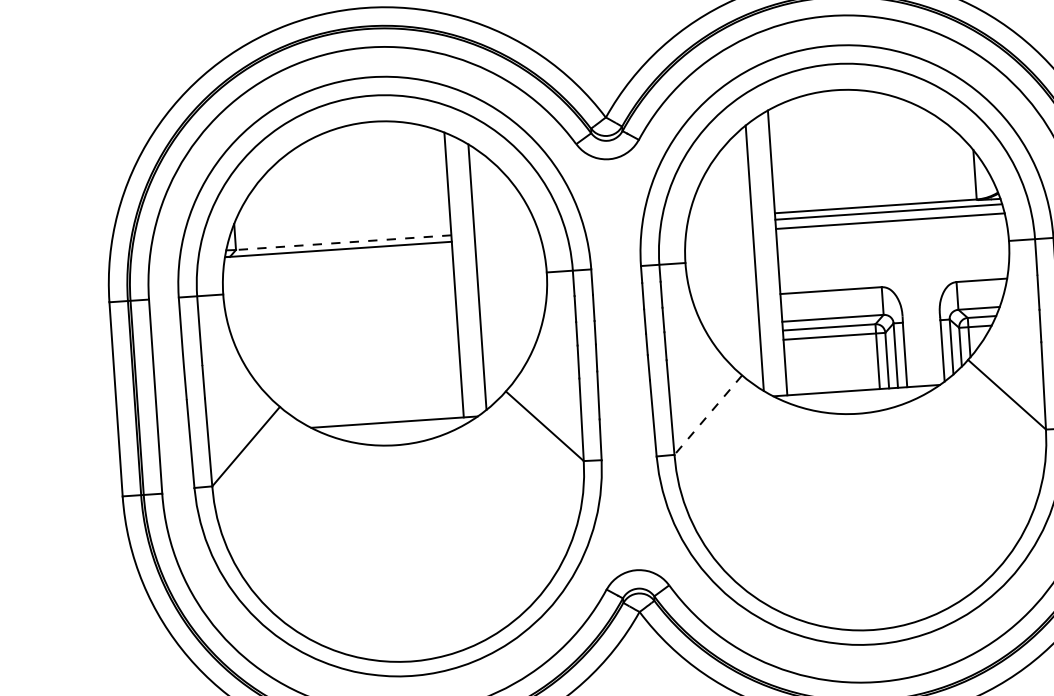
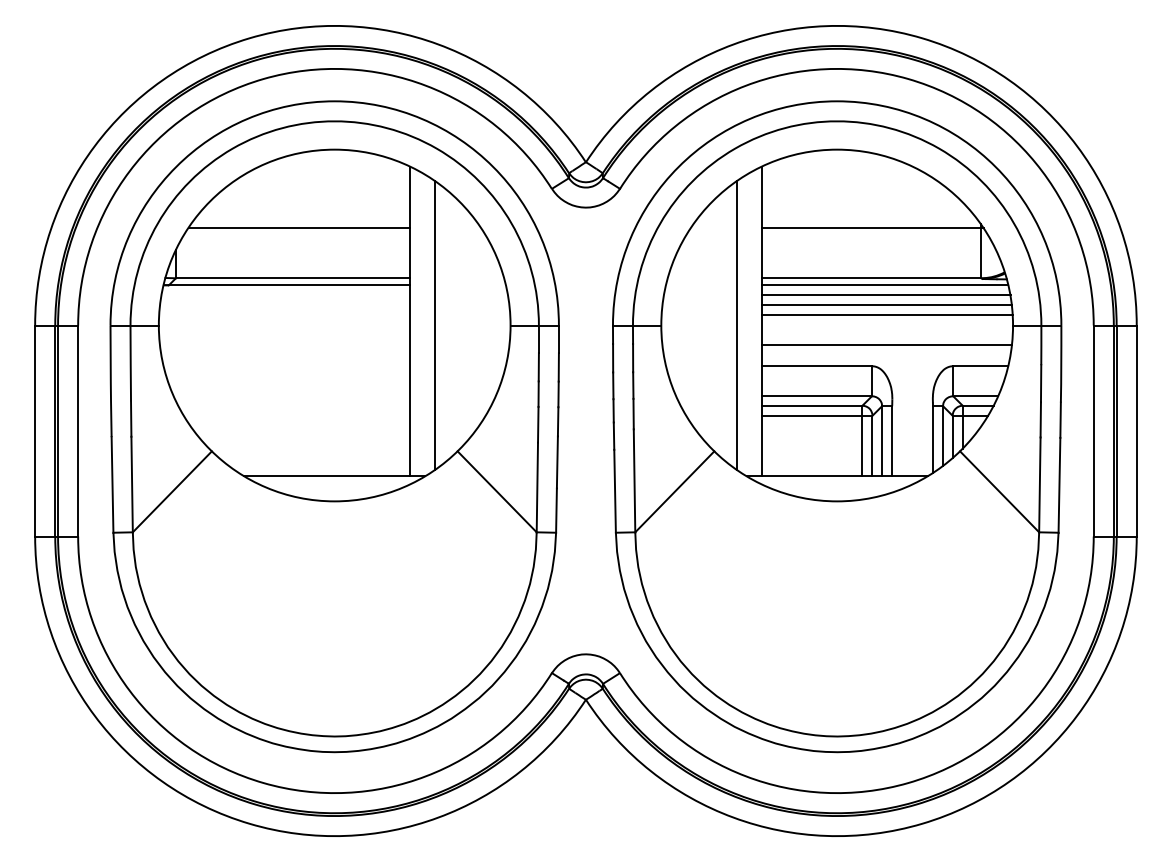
line: (873, 160) -> (872, 228), added
line: (346, 196) -> (299, 228), added
line: (891, 230) -> (886, 305), added
line: (891, 238) -> (886, 314), added
line: (343, 242) -> (292, 278), dashed -> solid
line: (893, 267) -> (886, 345), added
line: (707, 414) -> (674, 491), dashed -> solid

